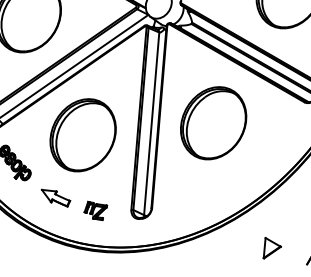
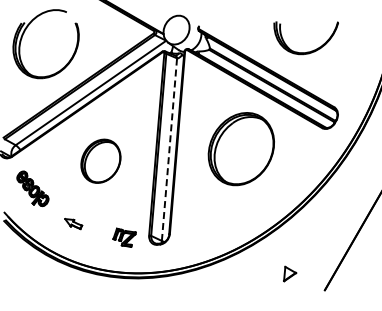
line: (151, 123) -> (169, 149), solid -> dashed
part: (212, 123) -> (240, 149), moved
part: (82, 135) -> (100, 161), size x0.6
part: (55, 197) -> (73, 223), size x0.6
part: (95, 210) -> (124, 237), moved
part: (271, 247) -> (289, 273), size x0.7

